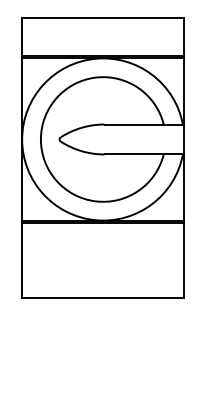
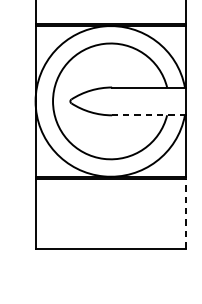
line: (144, 154) -> (149, 115), solid -> dashed
line: (184, 259) -> (186, 212), solid -> dashed

